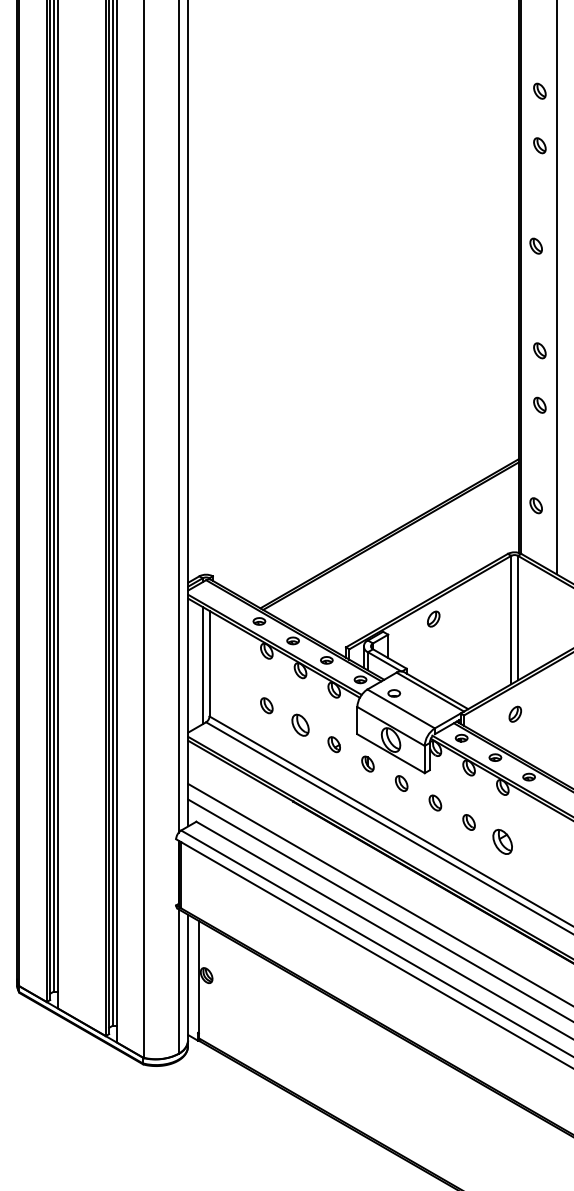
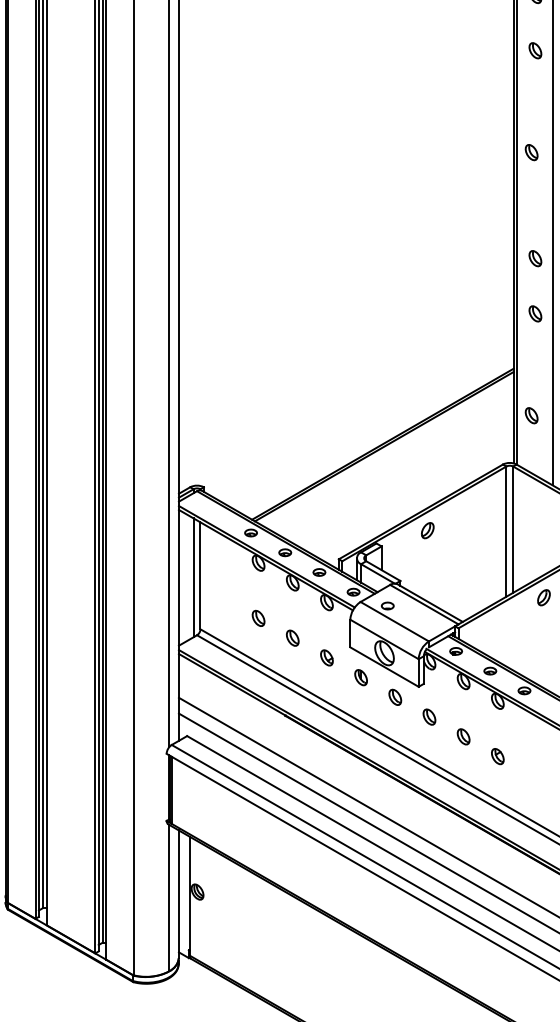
part: (514, 713) -> (543, 596), moved
part: (300, 724) -> (292, 637), size x0.71
part: (502, 841) -> (497, 756), size x0.62

